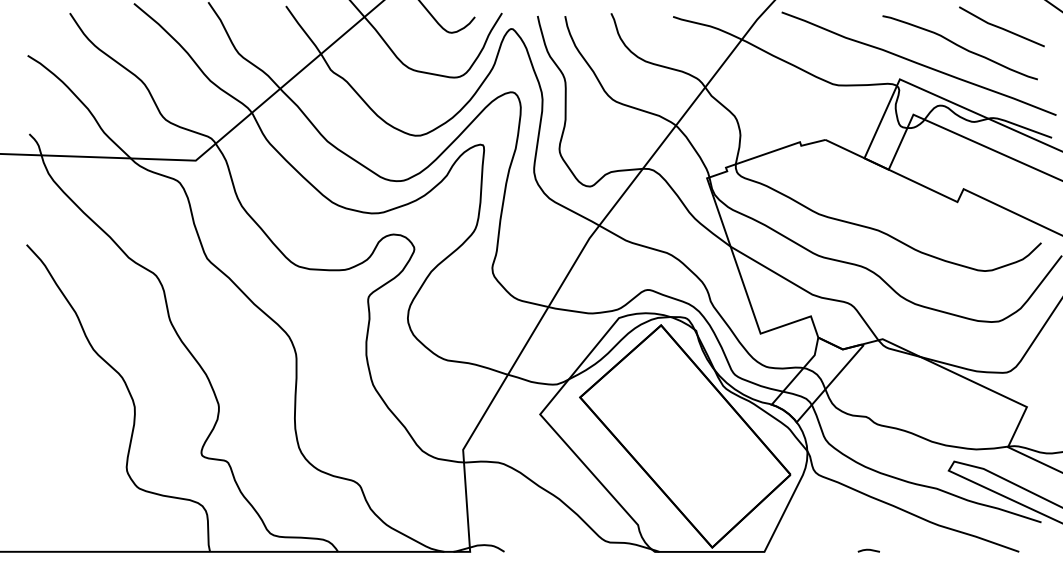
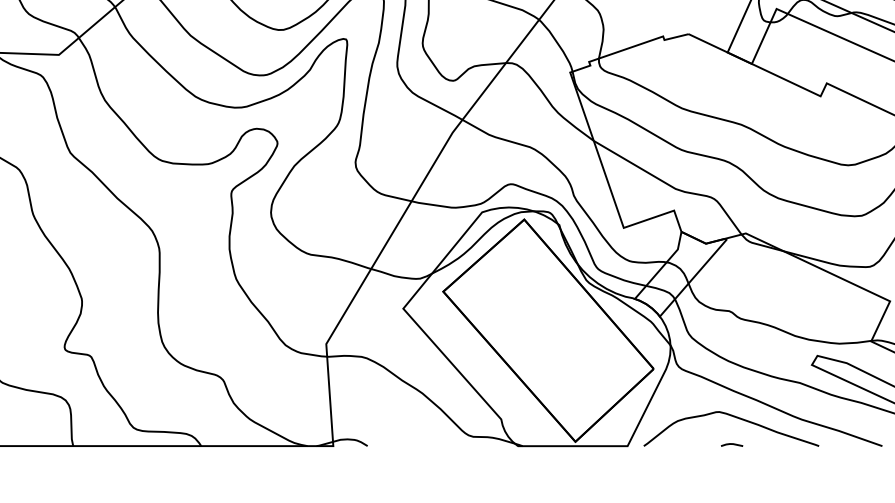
curve: (871, 523) -> (734, 417), added

